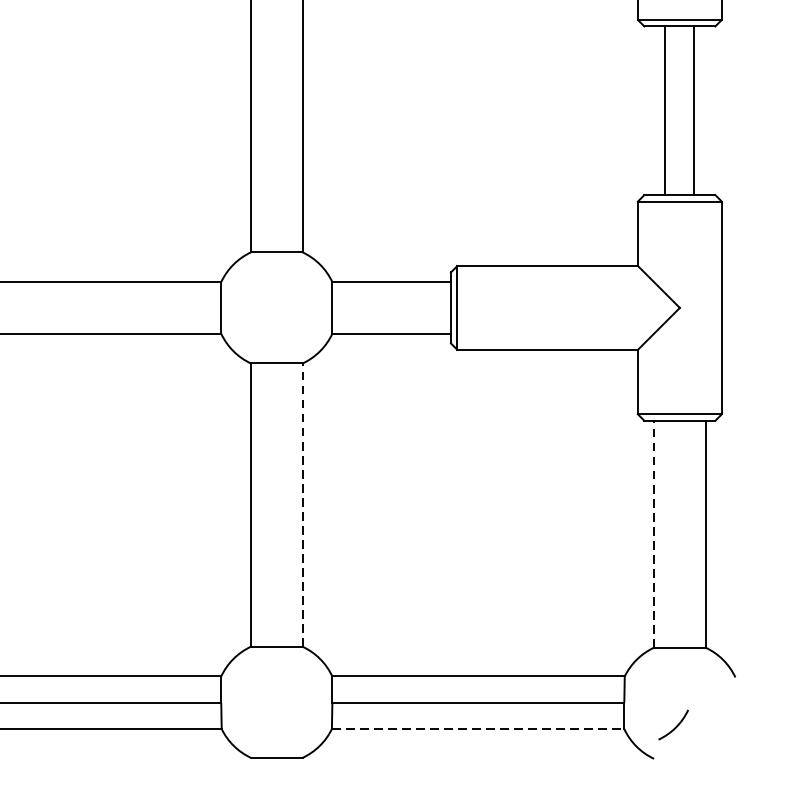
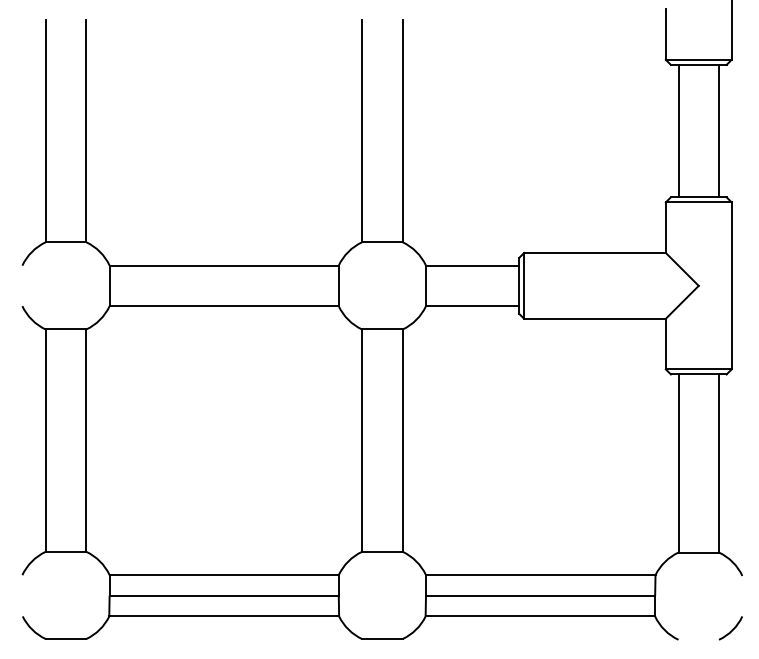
line: (665, 109) -> (719, 130), moved
line: (693, 109) -> (678, 130), moved
line: (302, 504) -> (402, 440), dashed -> solid
line: (654, 534) -> (678, 463), dashed -> solid
arc: (674, 726) -> (731, 629), moved
line: (478, 729) -> (540, 616), dashed -> solid

